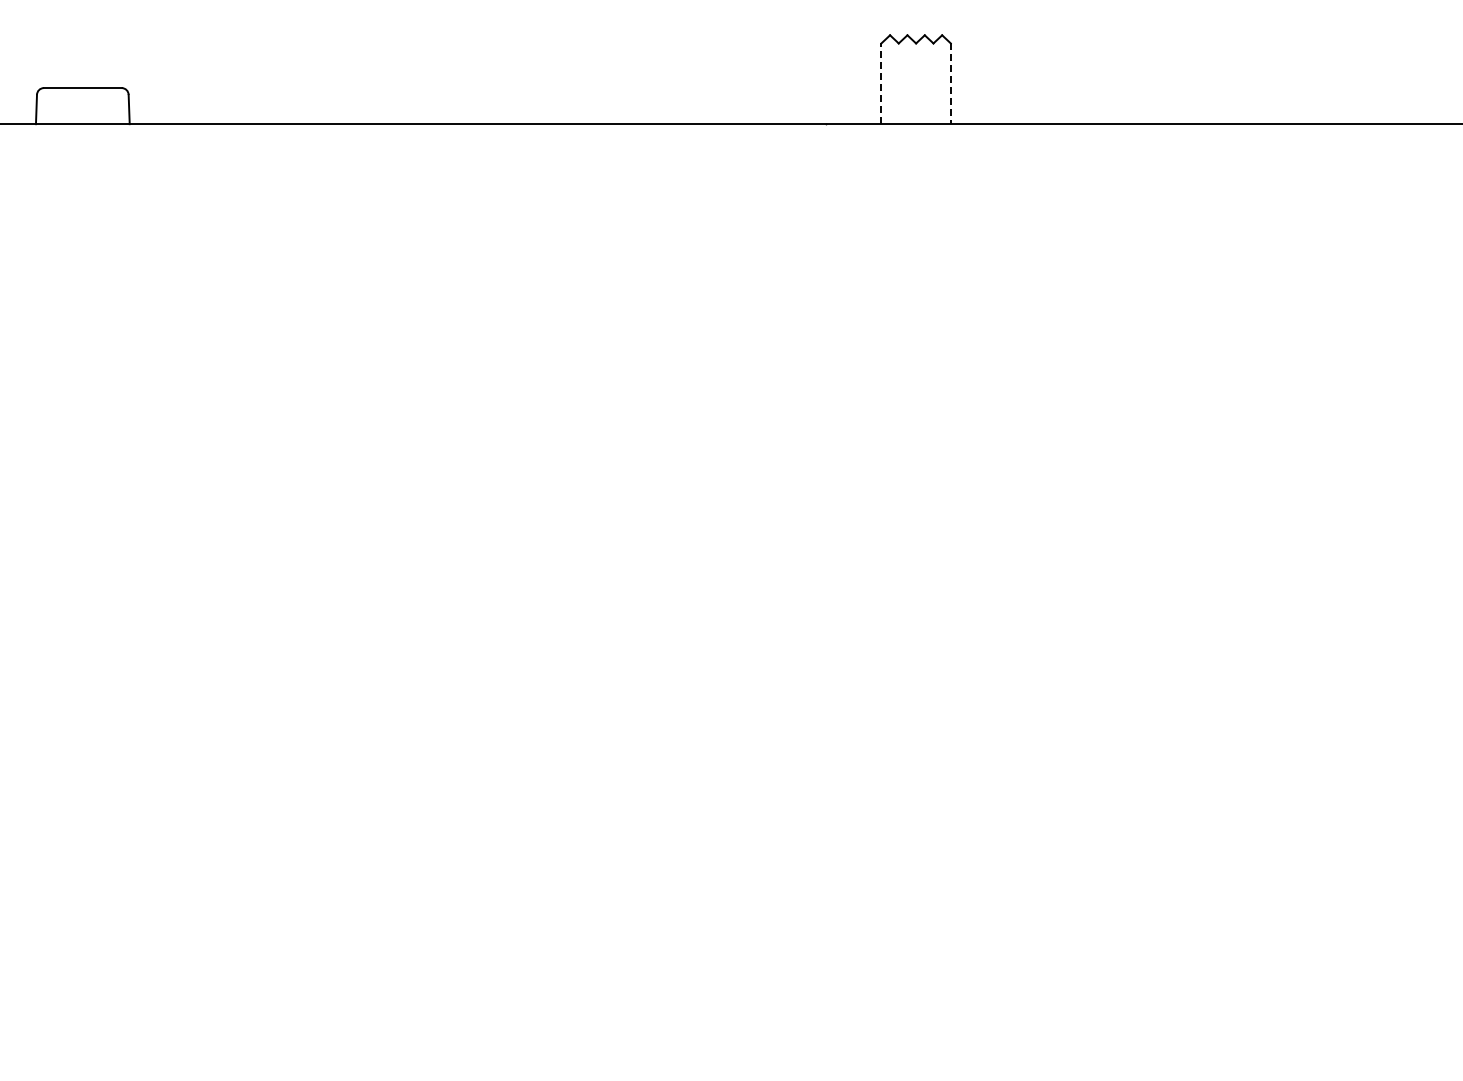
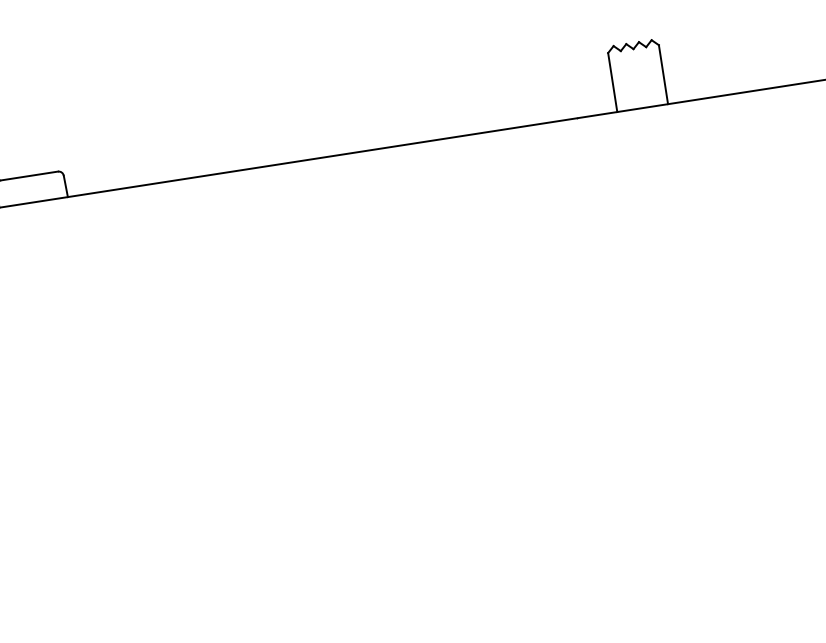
line: (881, 83) -> (612, 82), dashed -> solid
line: (950, 84) -> (663, 75), dashed -> solid

